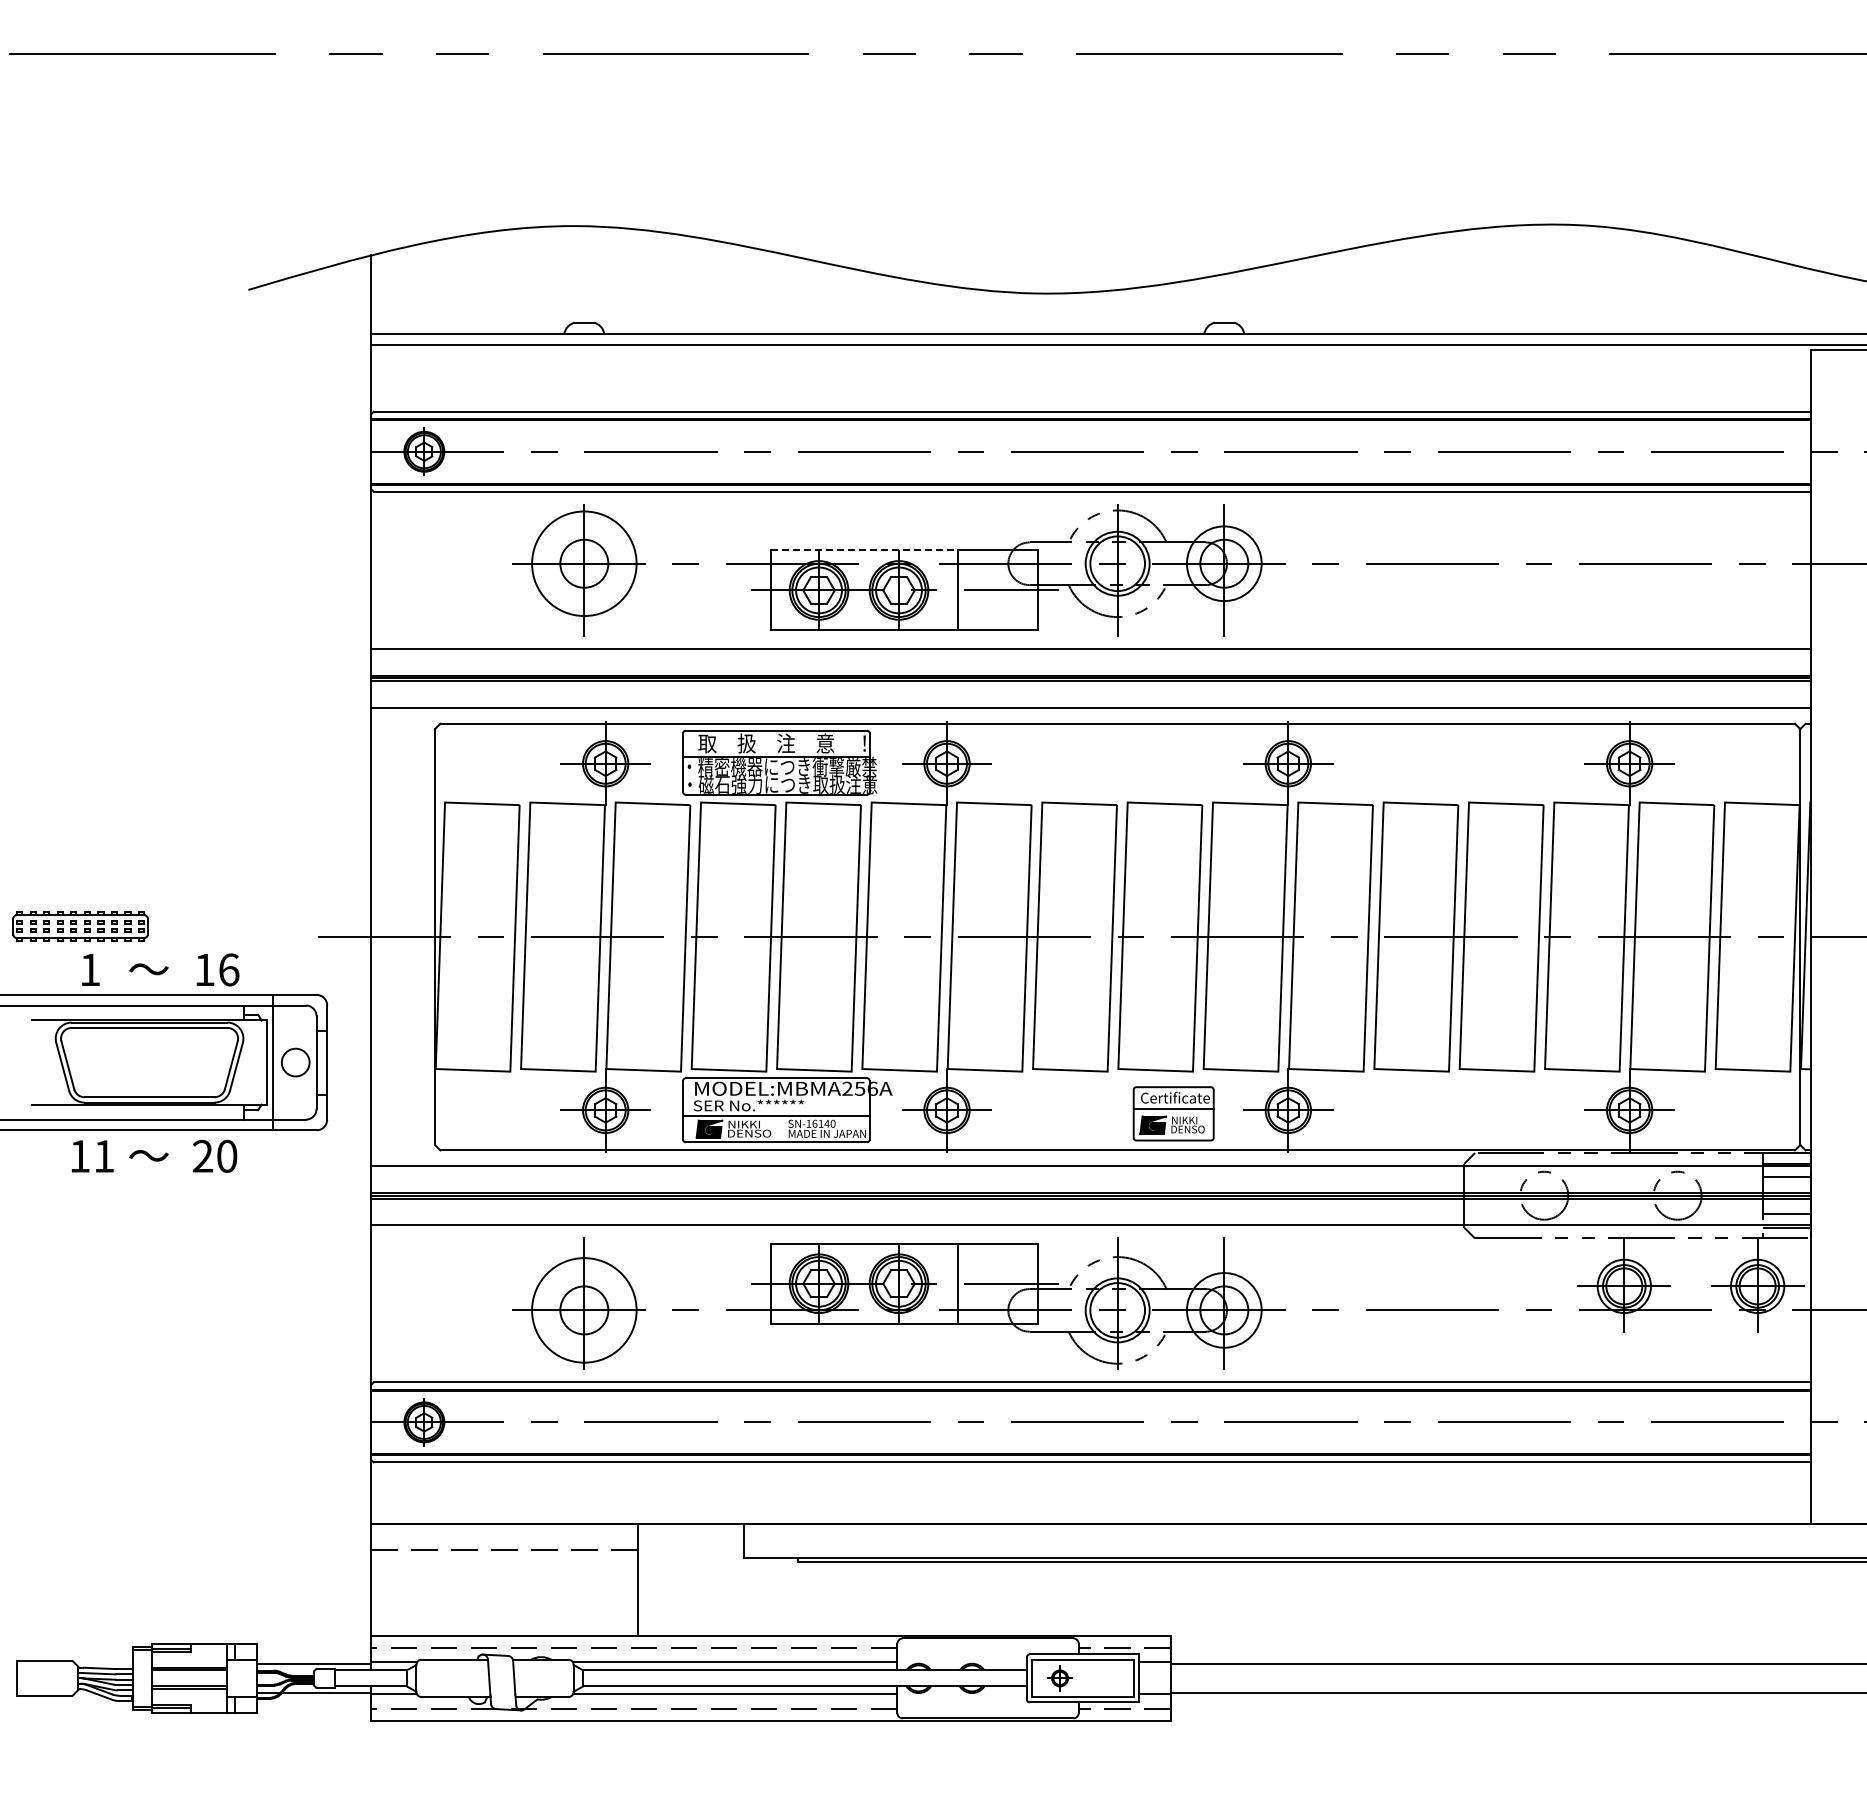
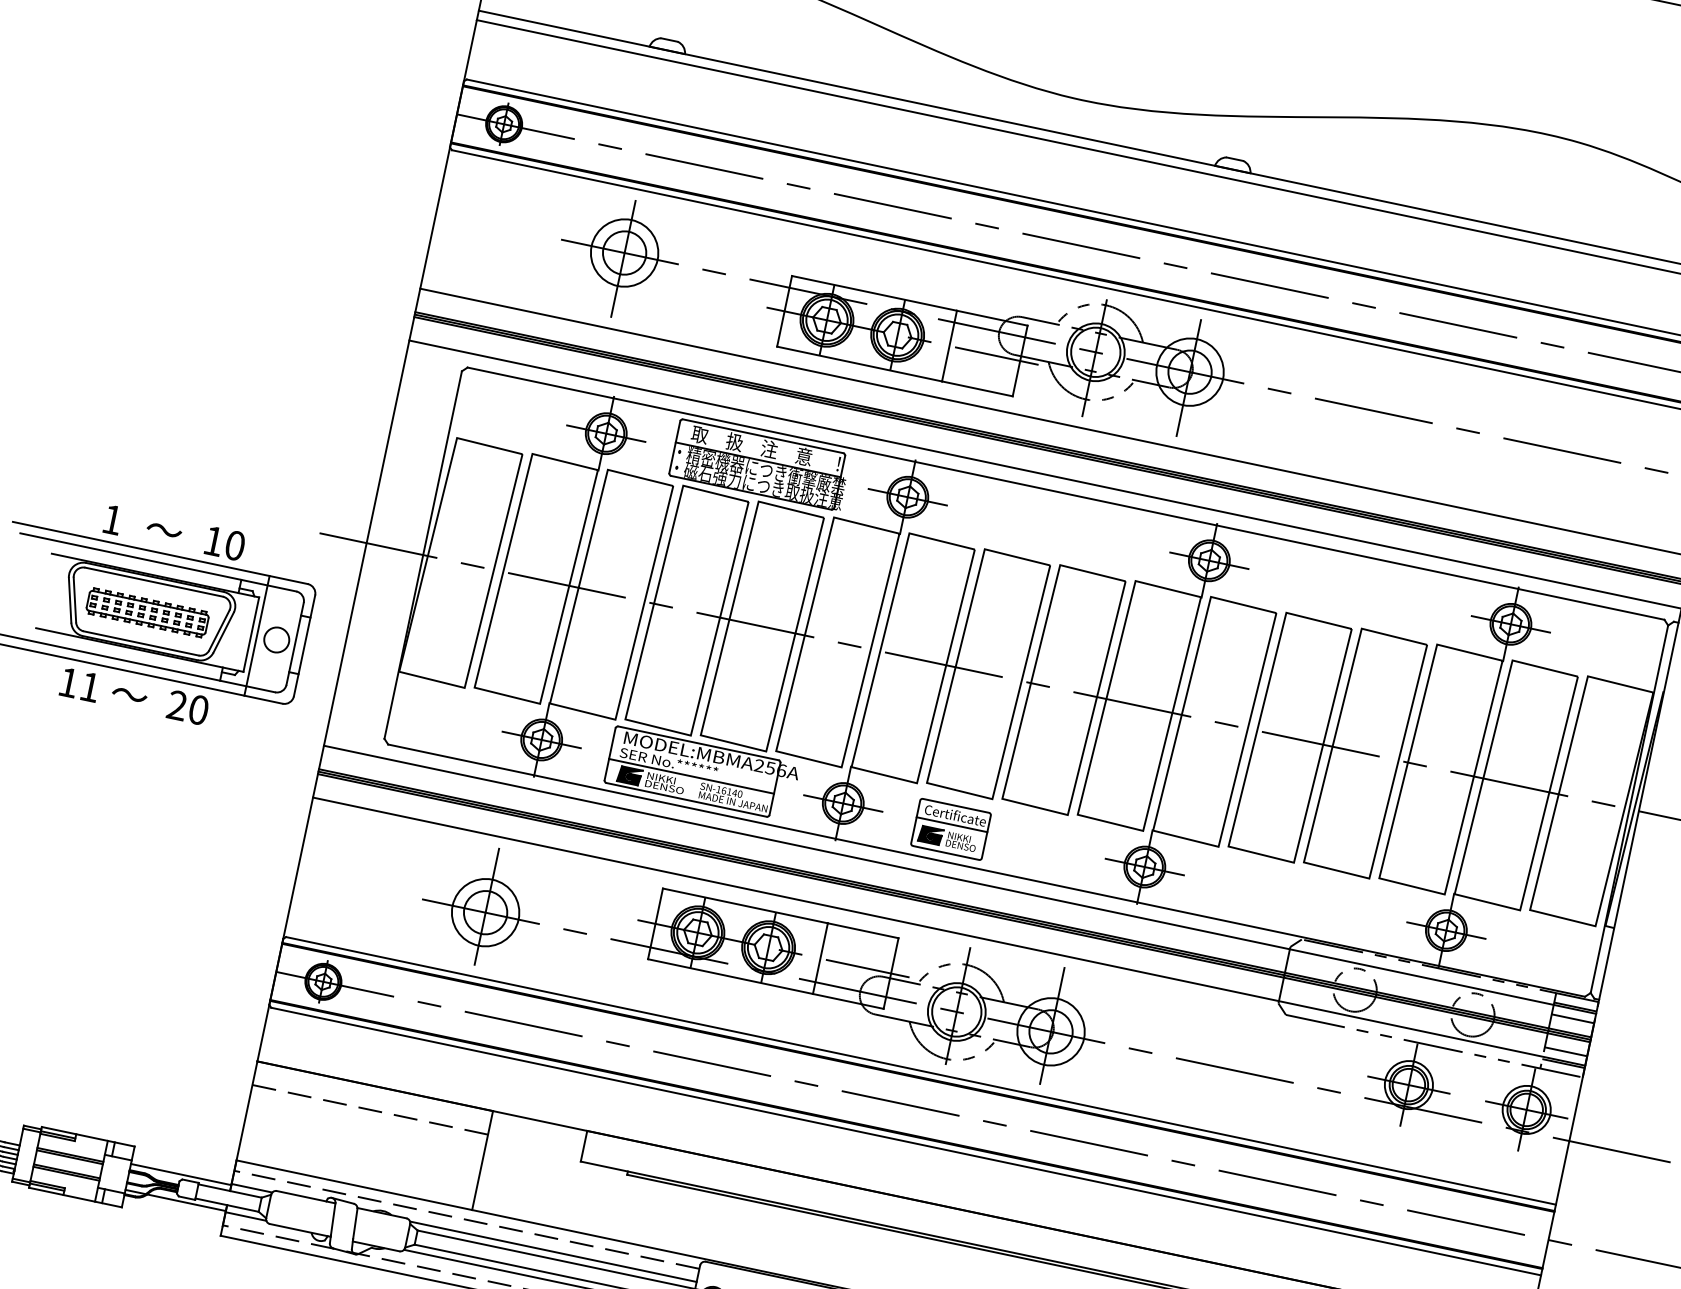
line: (864, 550) -> (874, 293), dashed -> solid
circle: (584, 563) -> (624, 252), size x0.71
part: (80, 926) -> (147, 612), moved
text: (229, 969) -> (235, 545), 16 -> 10
part: (1173, 1113) -> (950, 829), moved
circle: (584, 1310) -> (485, 912), size x0.71

